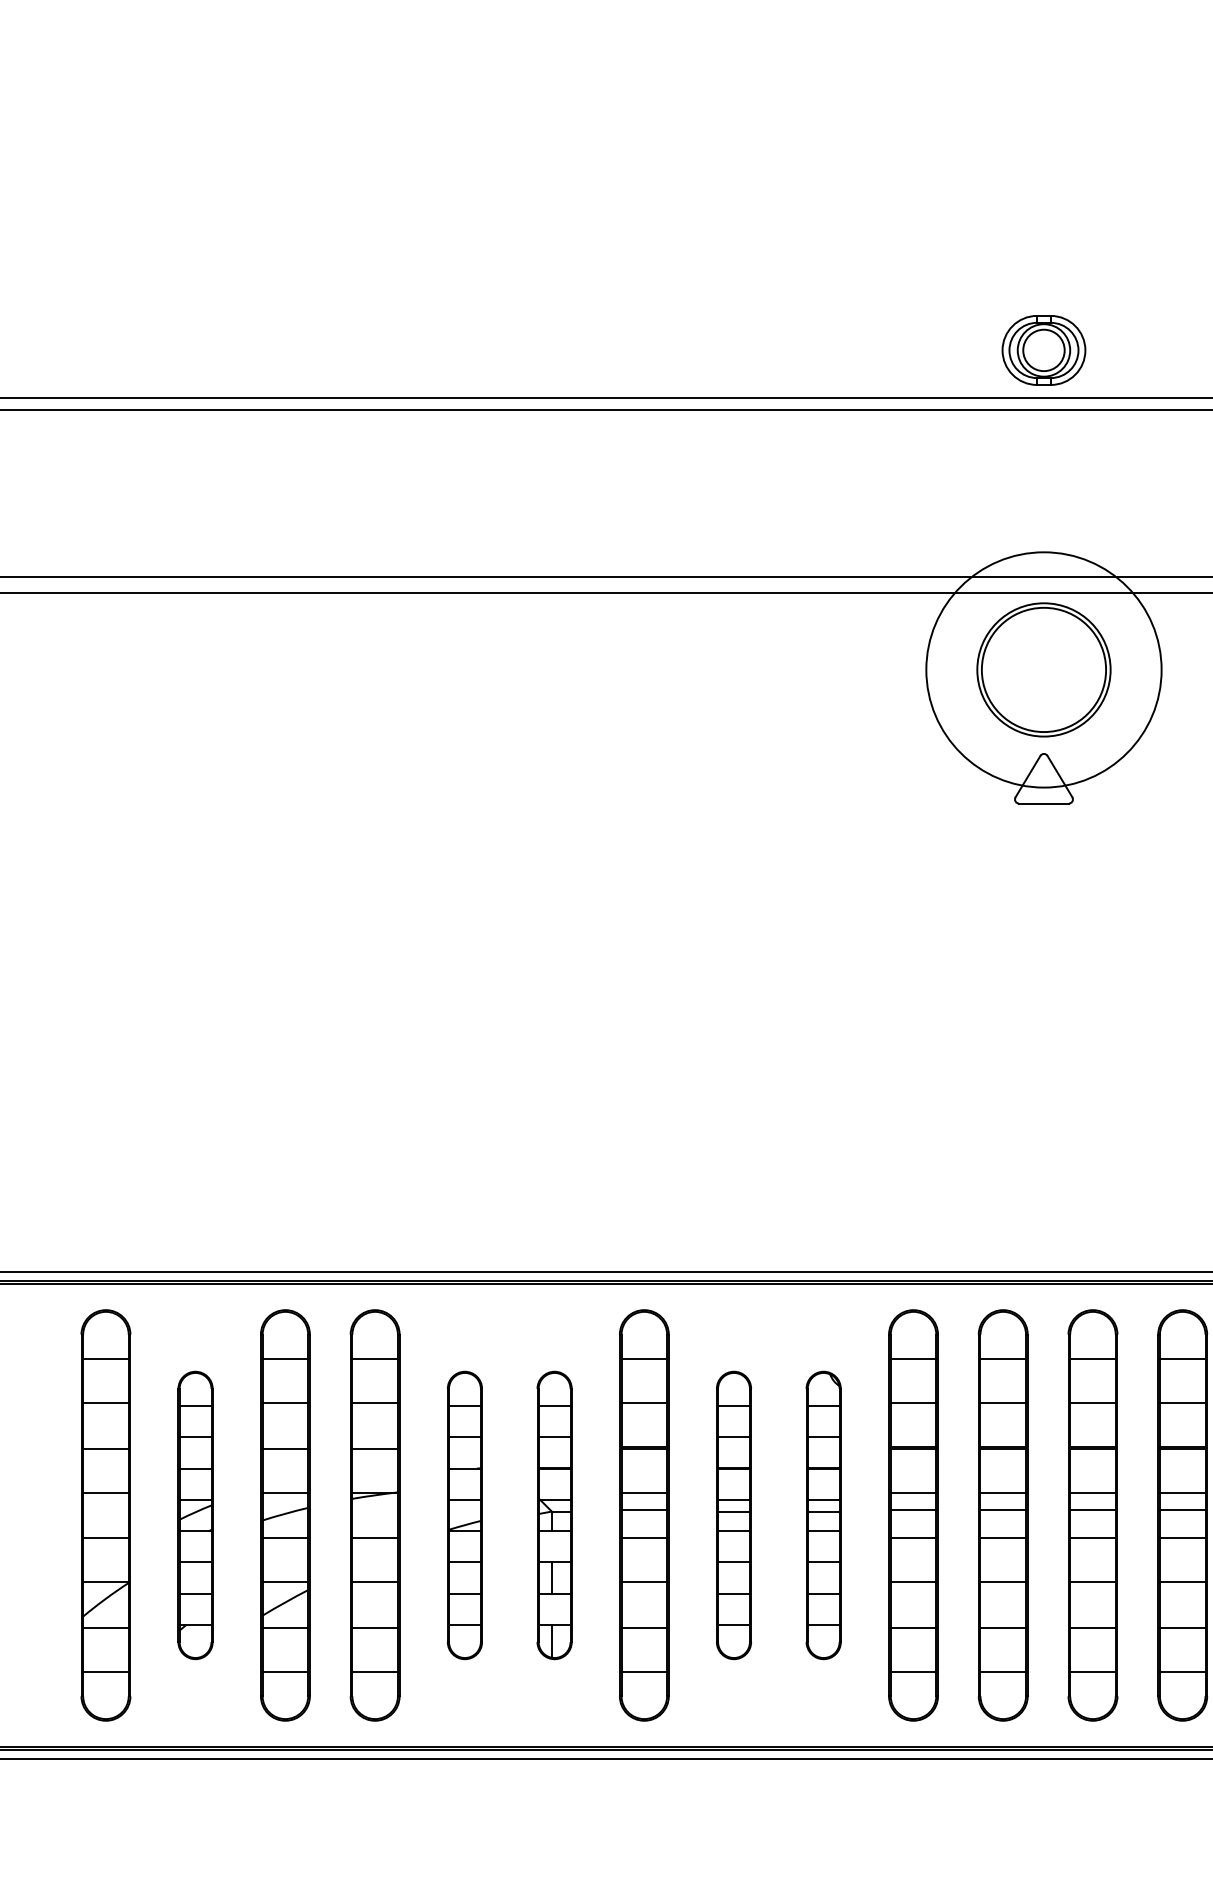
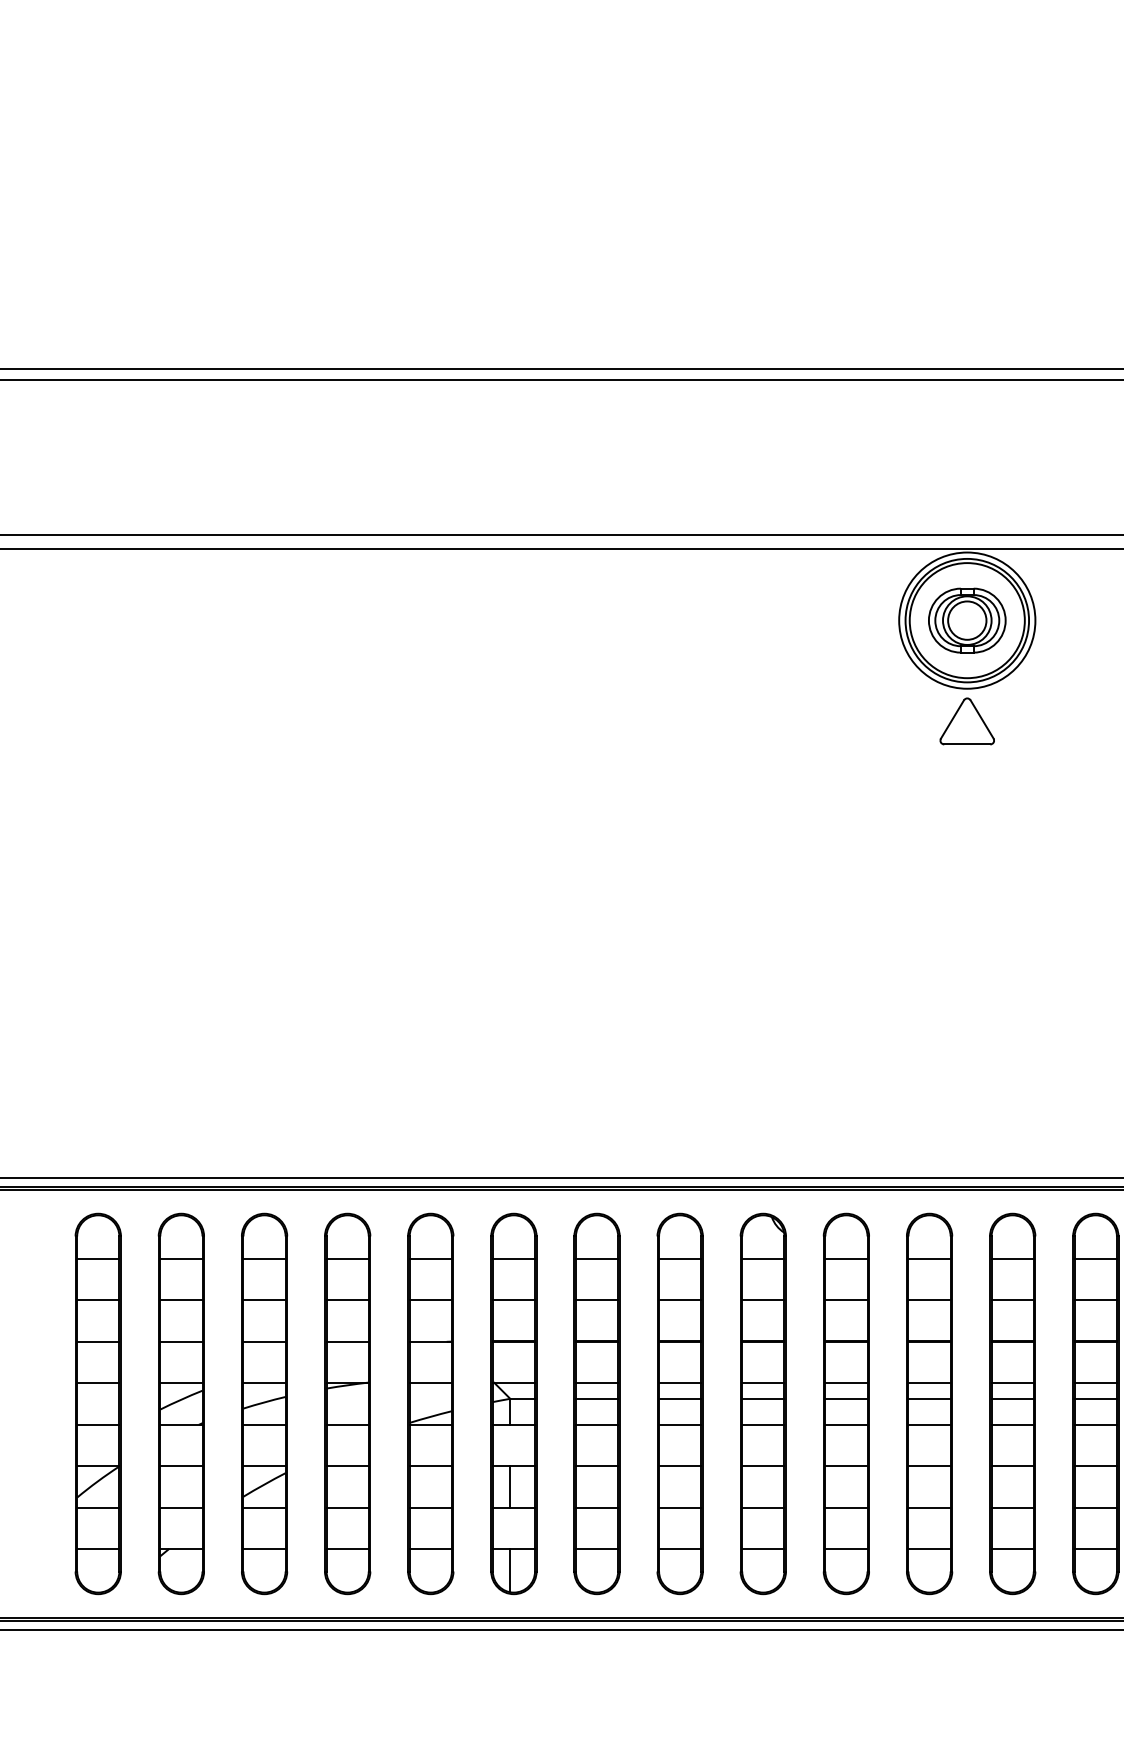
part: (1044, 350) -> (967, 620), moved
circle: (1044, 669) -> (967, 620), size x0.62
part: (194, 1514) -> (180, 1403), size x1.43
part: (464, 1514) -> (430, 1403), size x1.43
part: (554, 1514) -> (513, 1403), size x1.43
part: (733, 1514) -> (679, 1403), size x1.43
part: (822, 1514) -> (762, 1403), size x1.43

